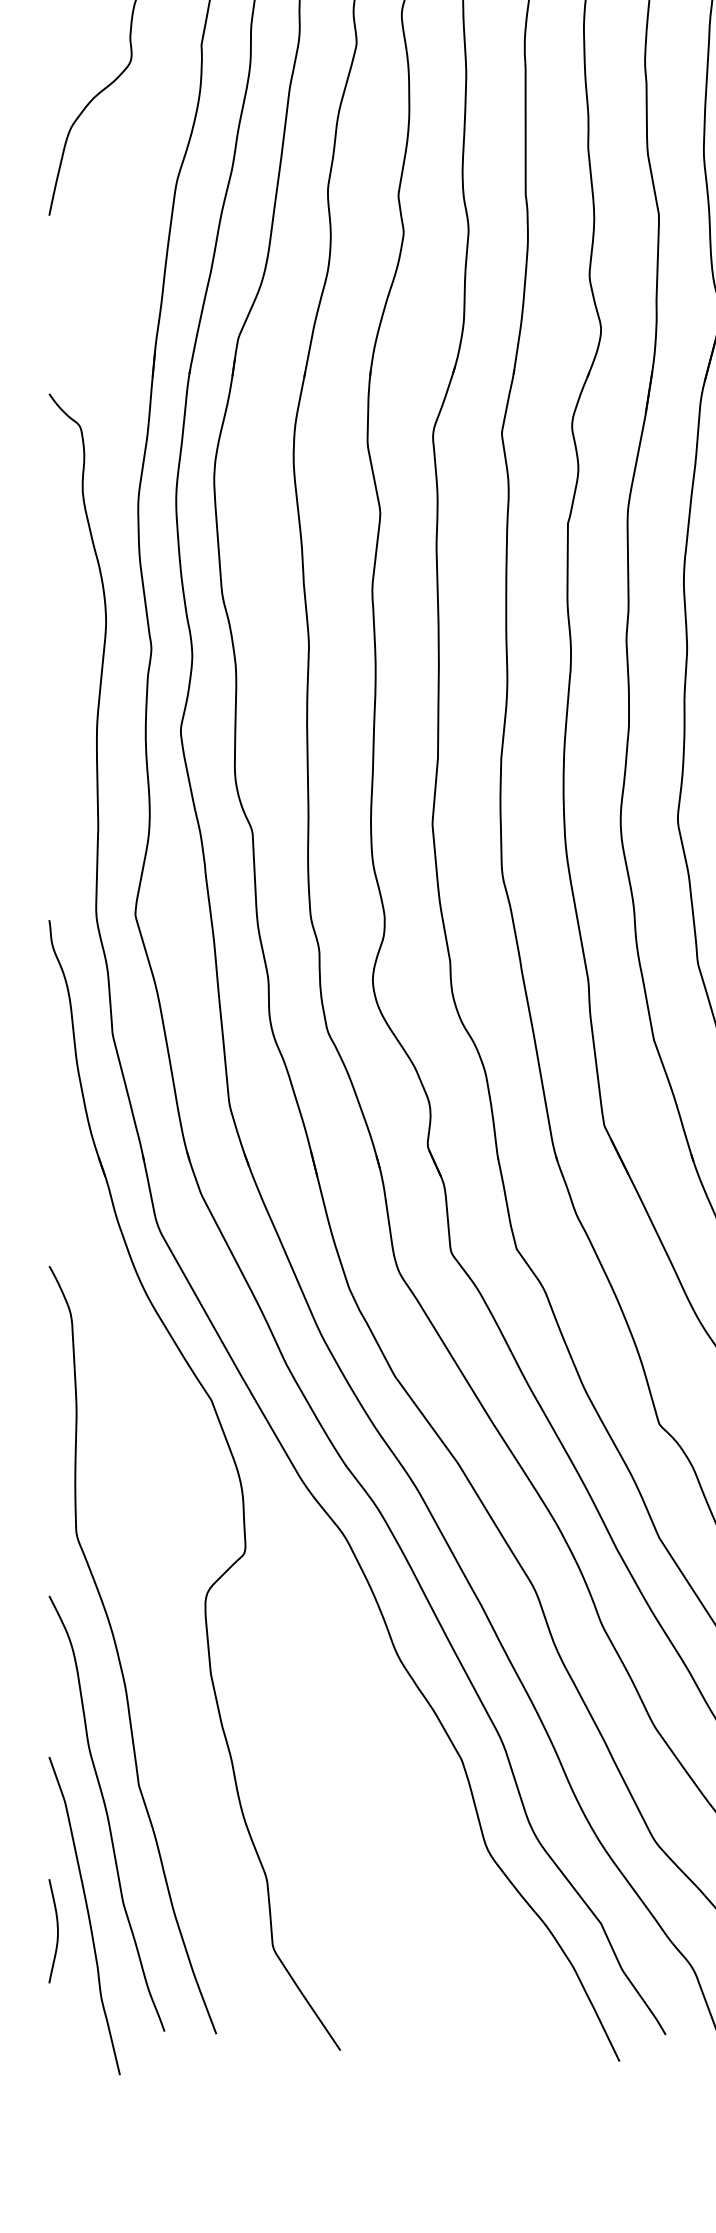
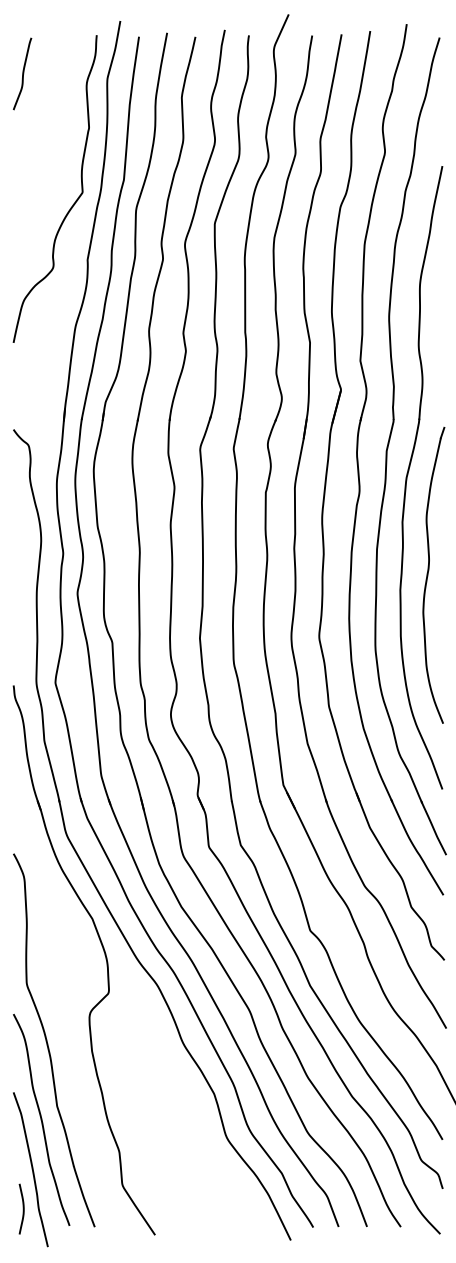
curve: (55, 1929) -> (22, 1208), moved

